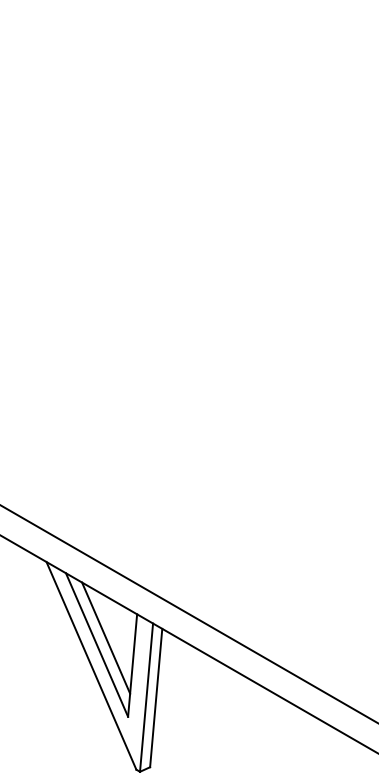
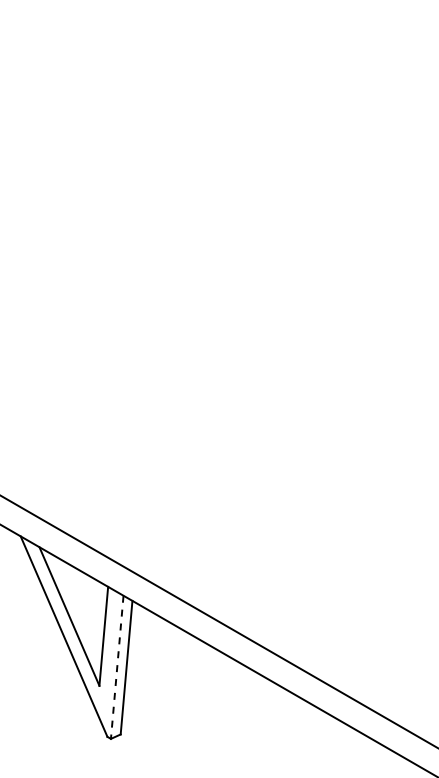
line: (106, 637) -> (78, 609), removed
line: (146, 697) -> (117, 667), solid -> dashed

